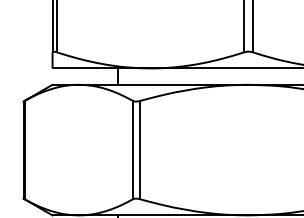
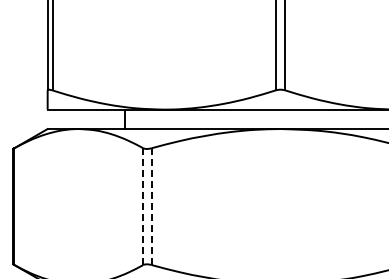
line: (133, 149) -> (143, 206), solid -> dashed
line: (139, 150) -> (151, 207), solid -> dashed

